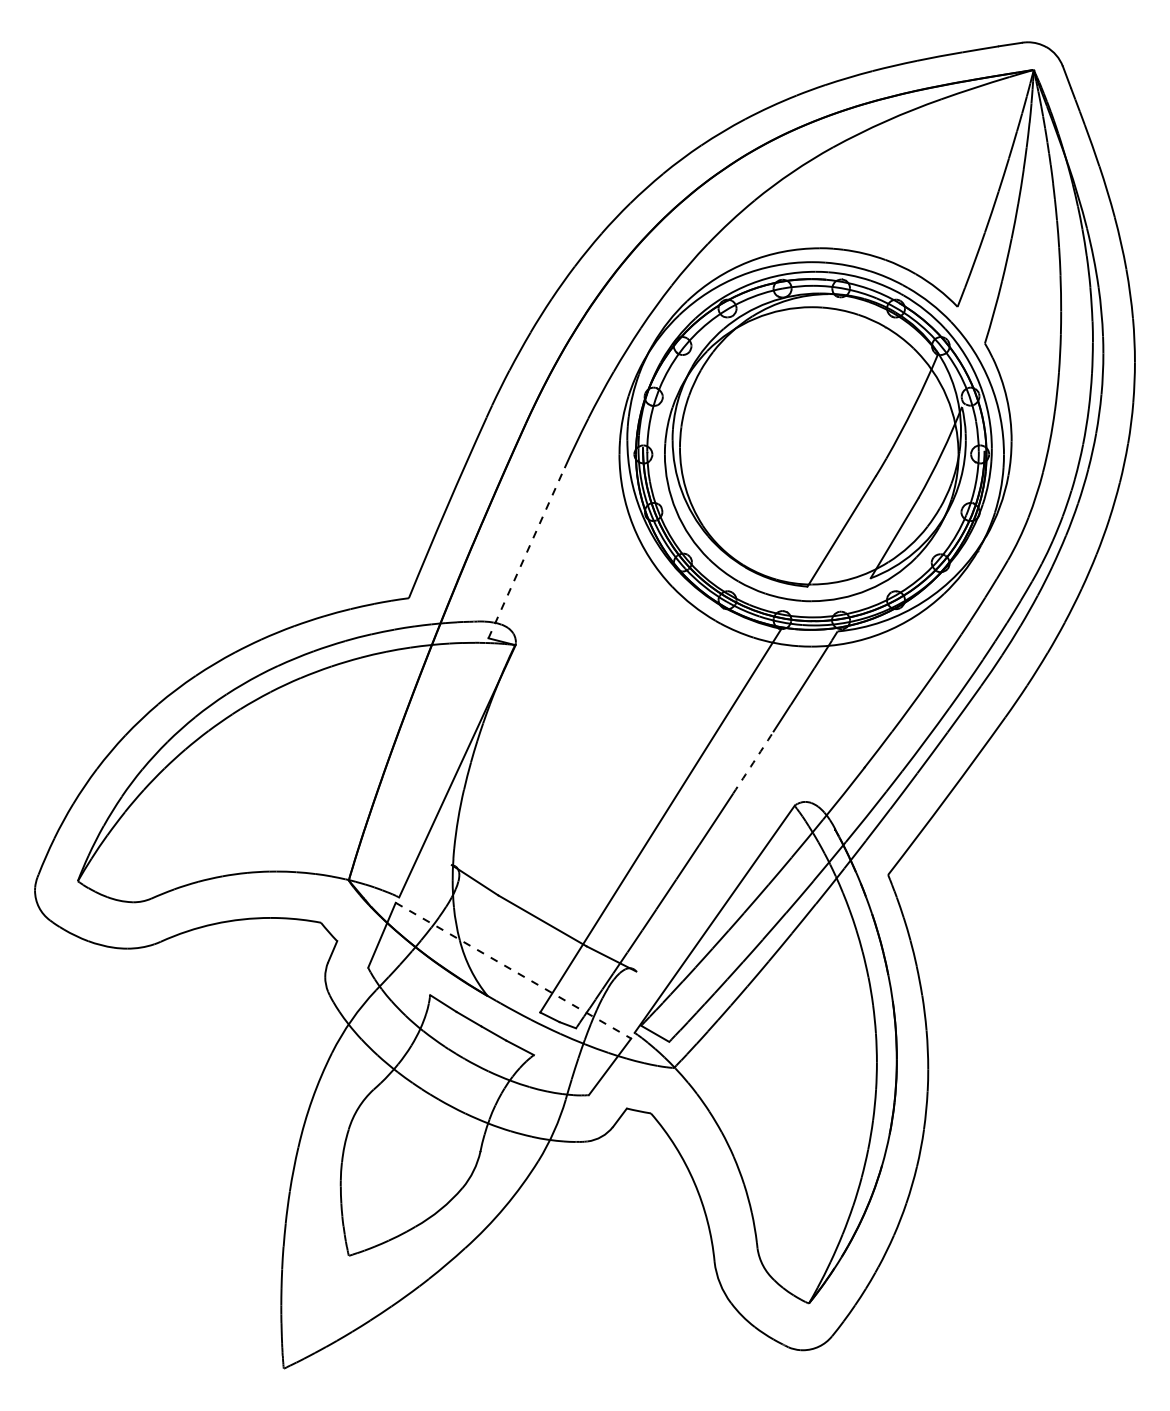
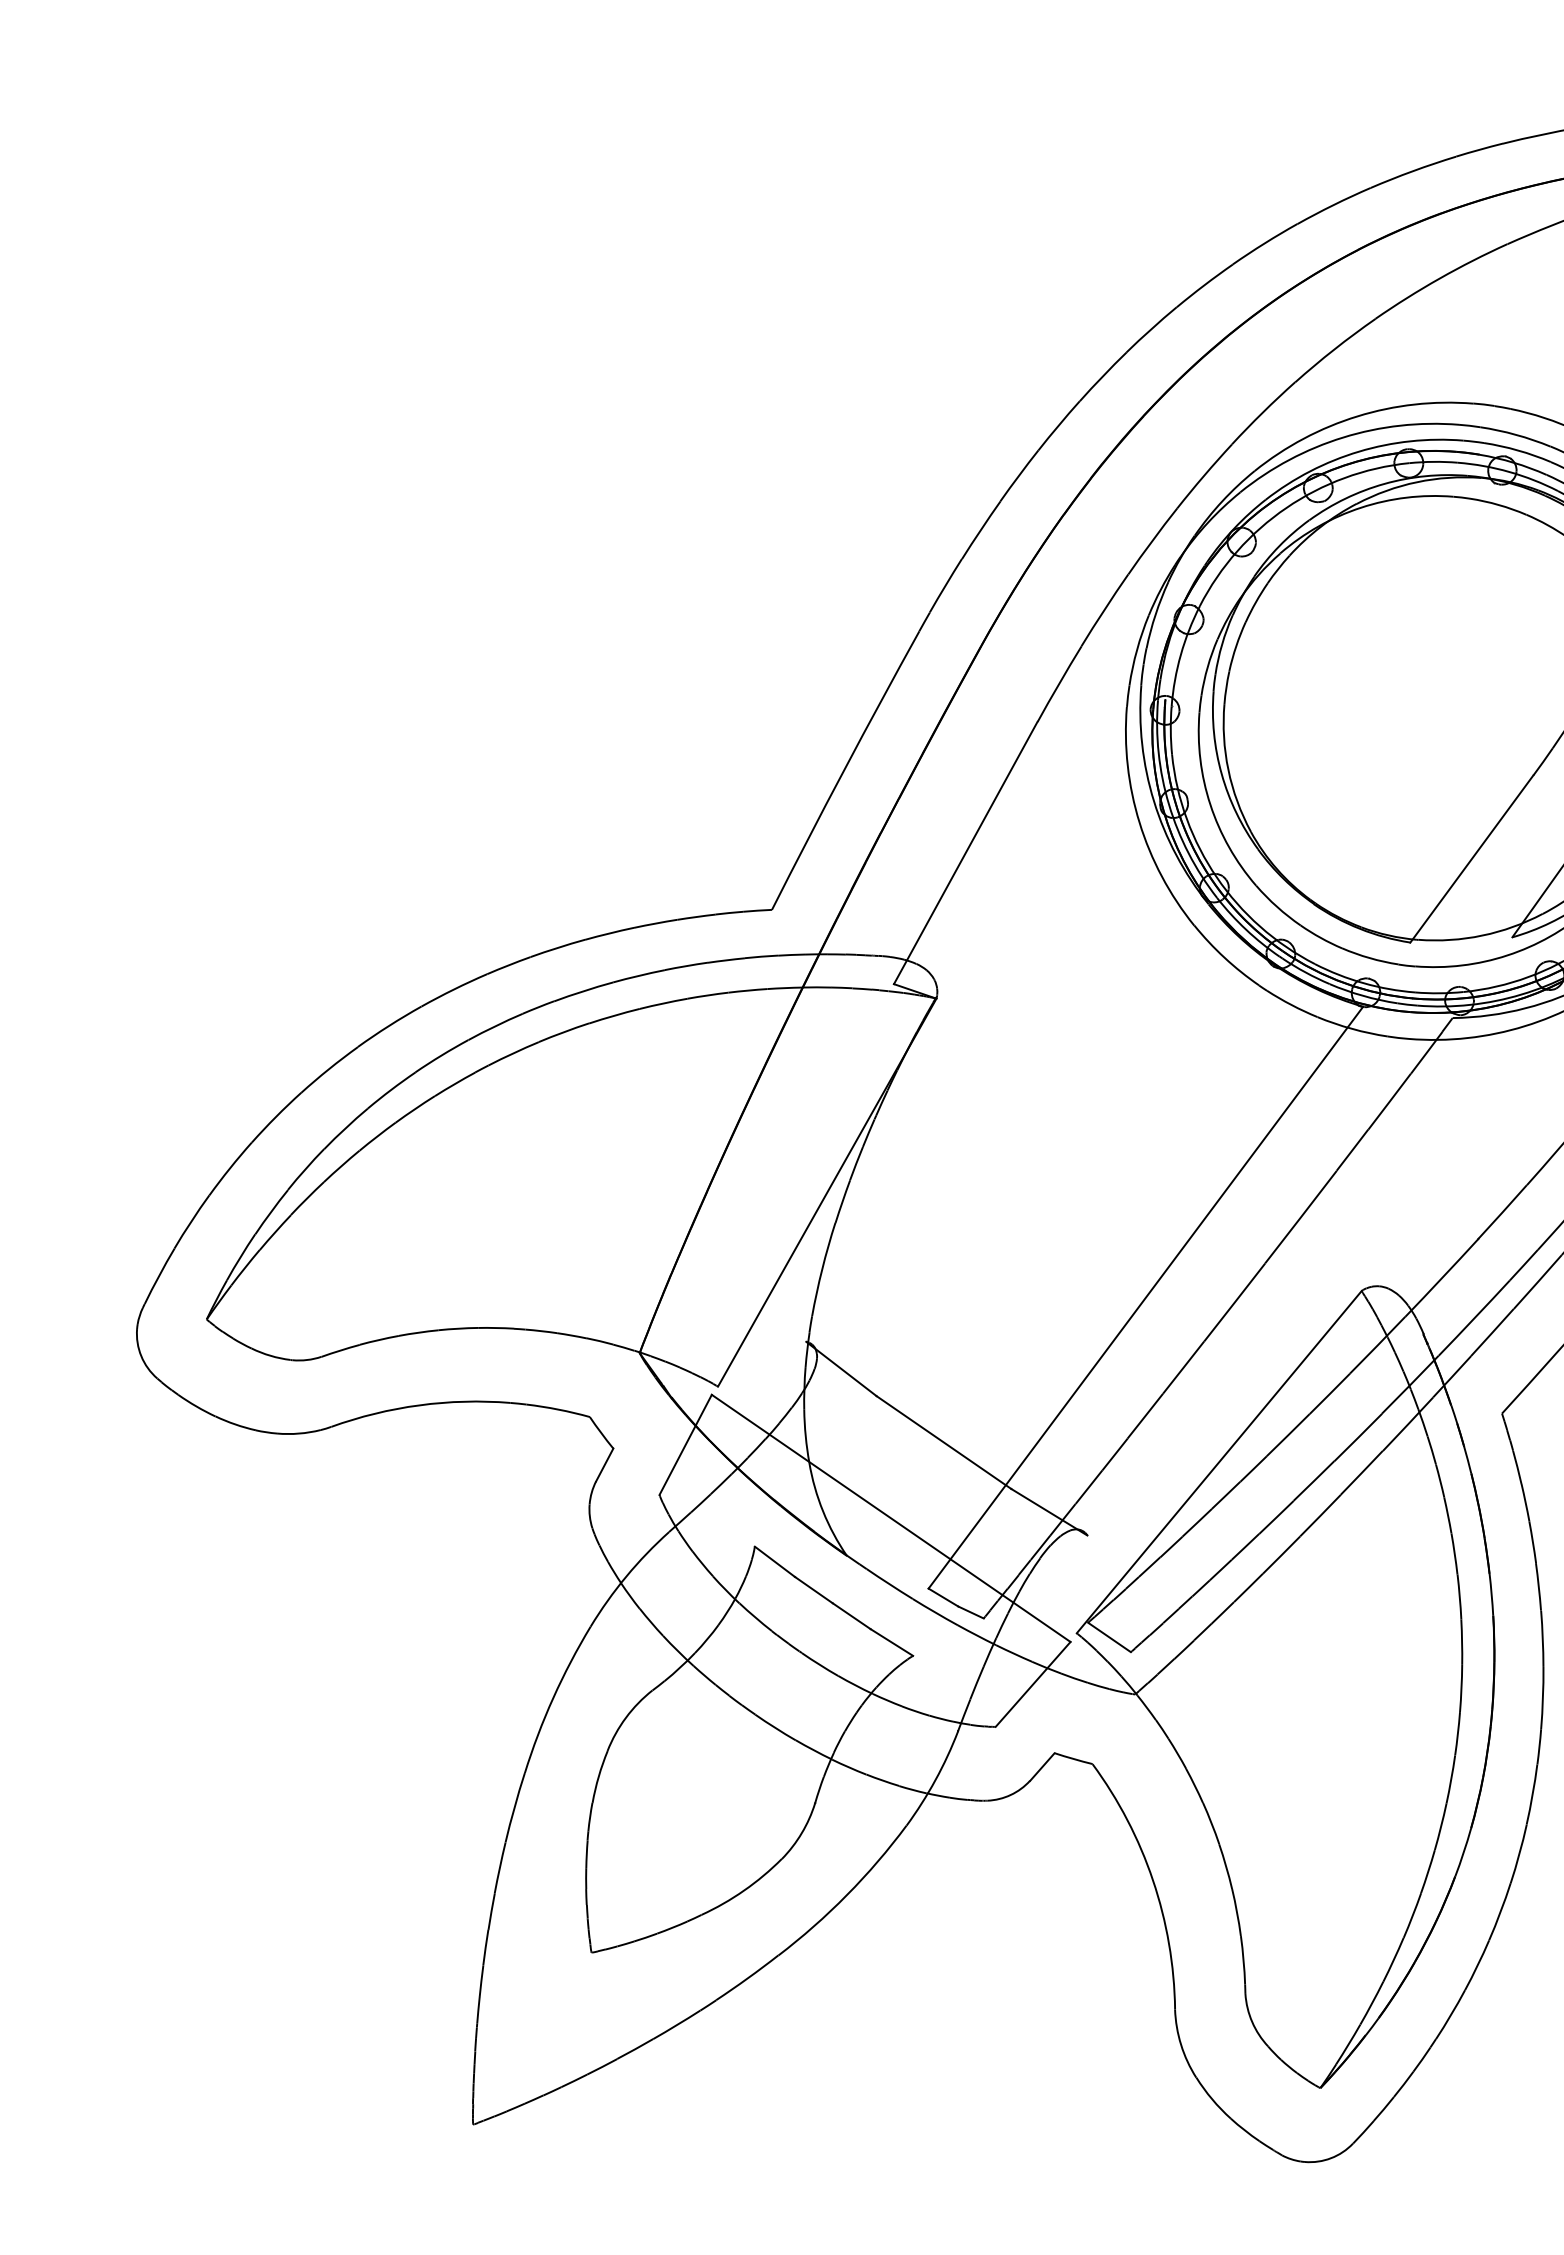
line: (526, 552) -> (965, 851), dashed -> solid
arc: (753, 762) -> (1301, 1216), dashed -> solid
line: (513, 970) -> (891, 1518), dashed -> solid

